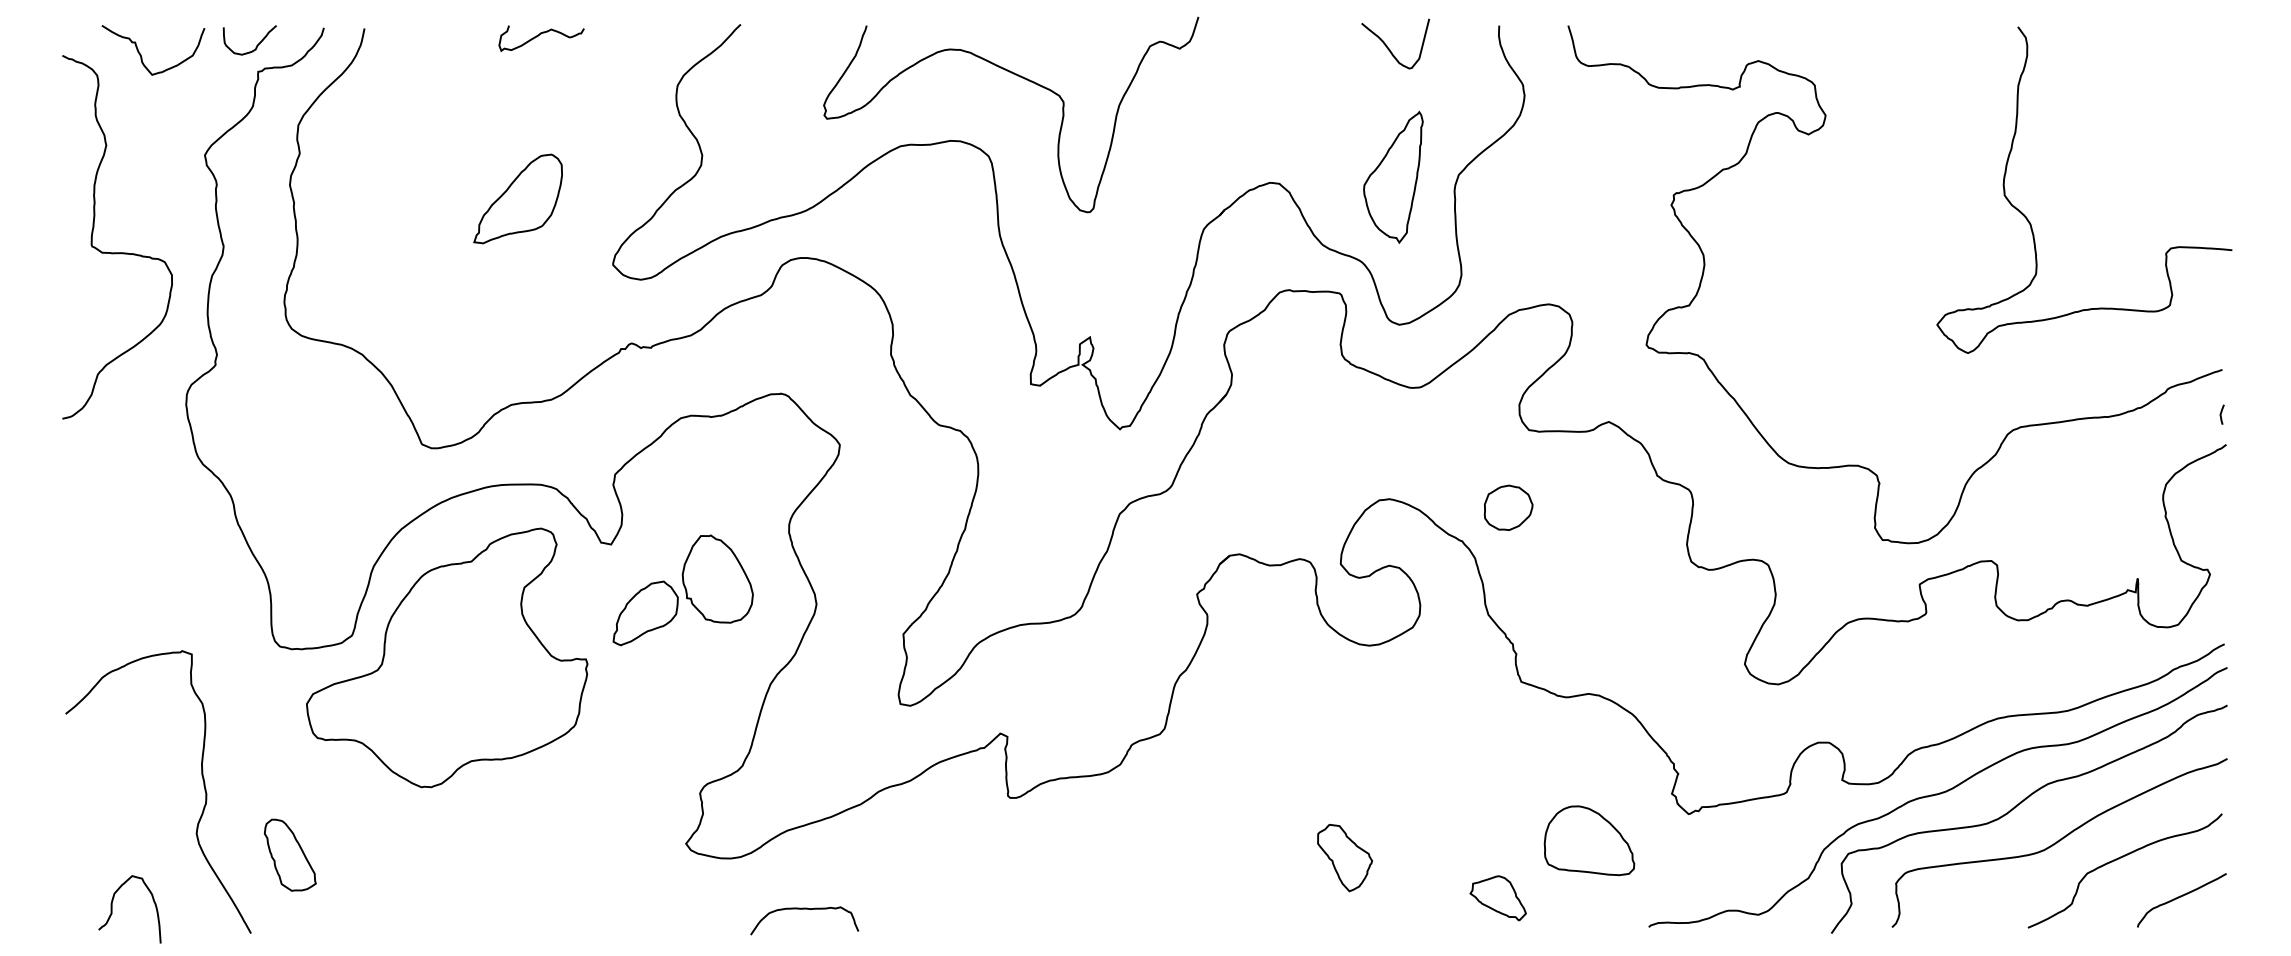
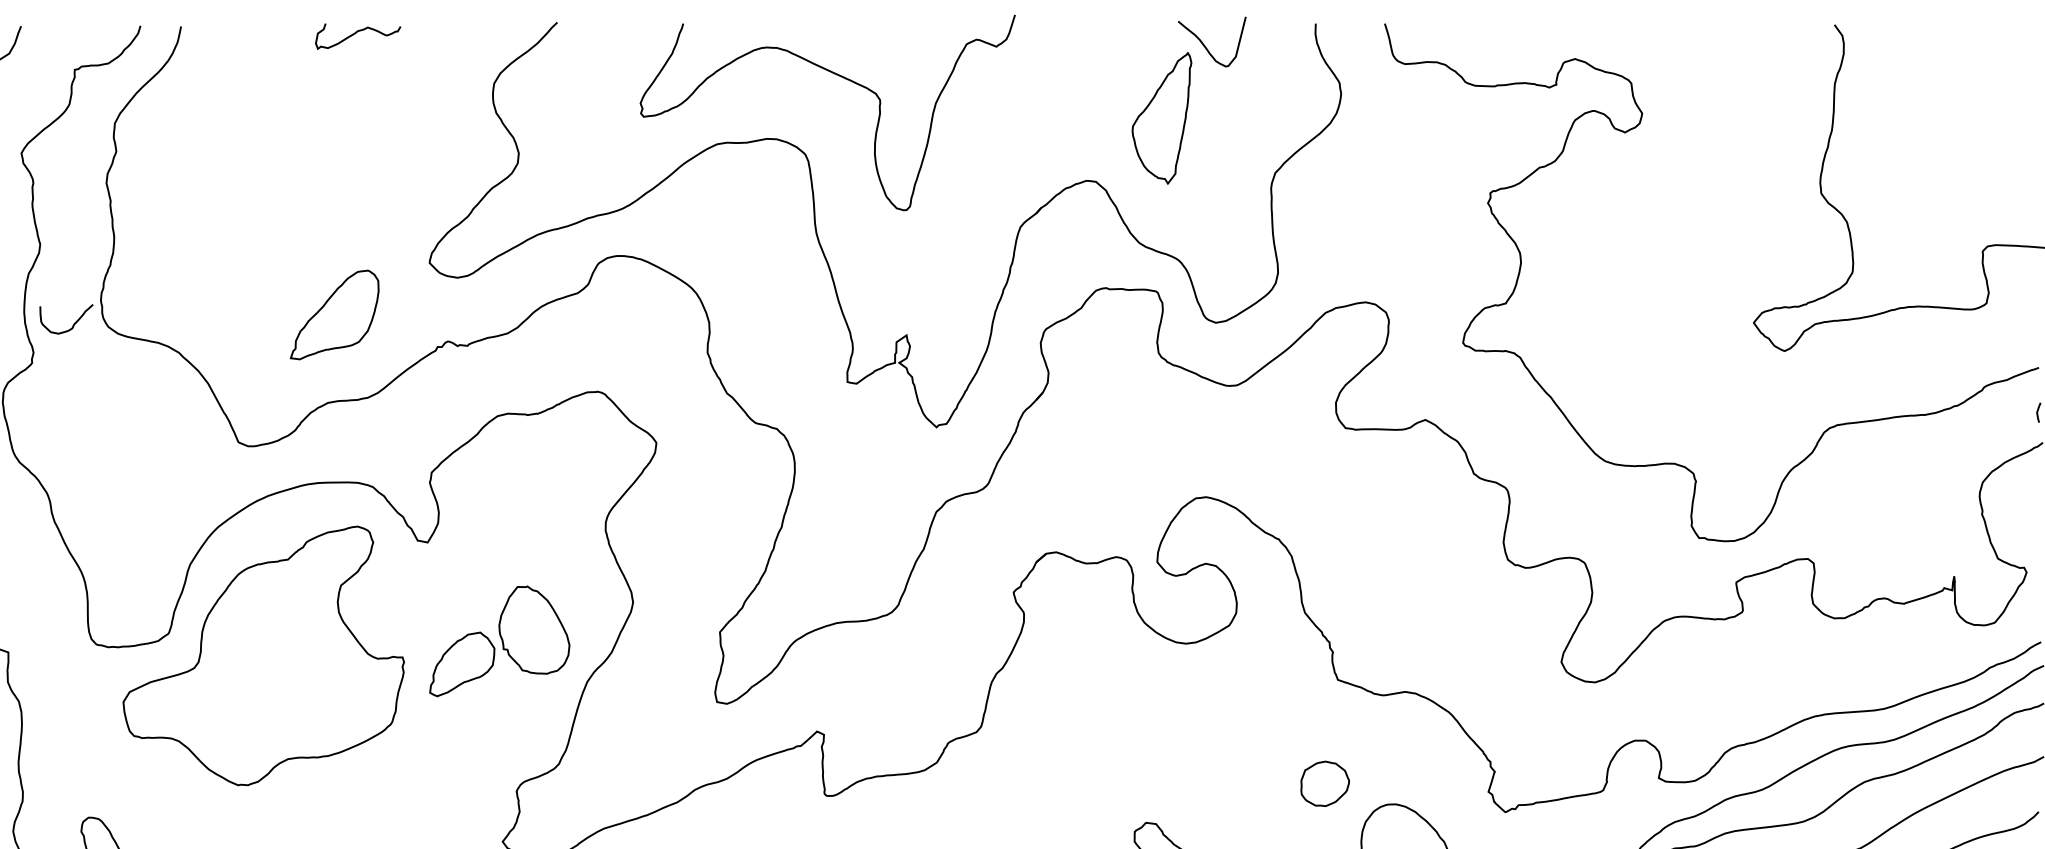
curve: (256, 45) -> (73, 324), moved
part: (1393, 176) -> (1162, 117), moved
part: (517, 198) -> (334, 314), moved
part: (1508, 507) -> (1325, 783), moved
part: (682, 590) -> (499, 641), moved

